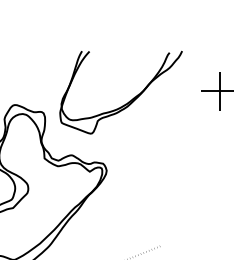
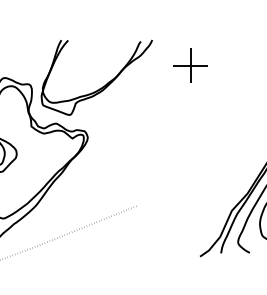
part: (127, 102) -> (102, 86), moved

